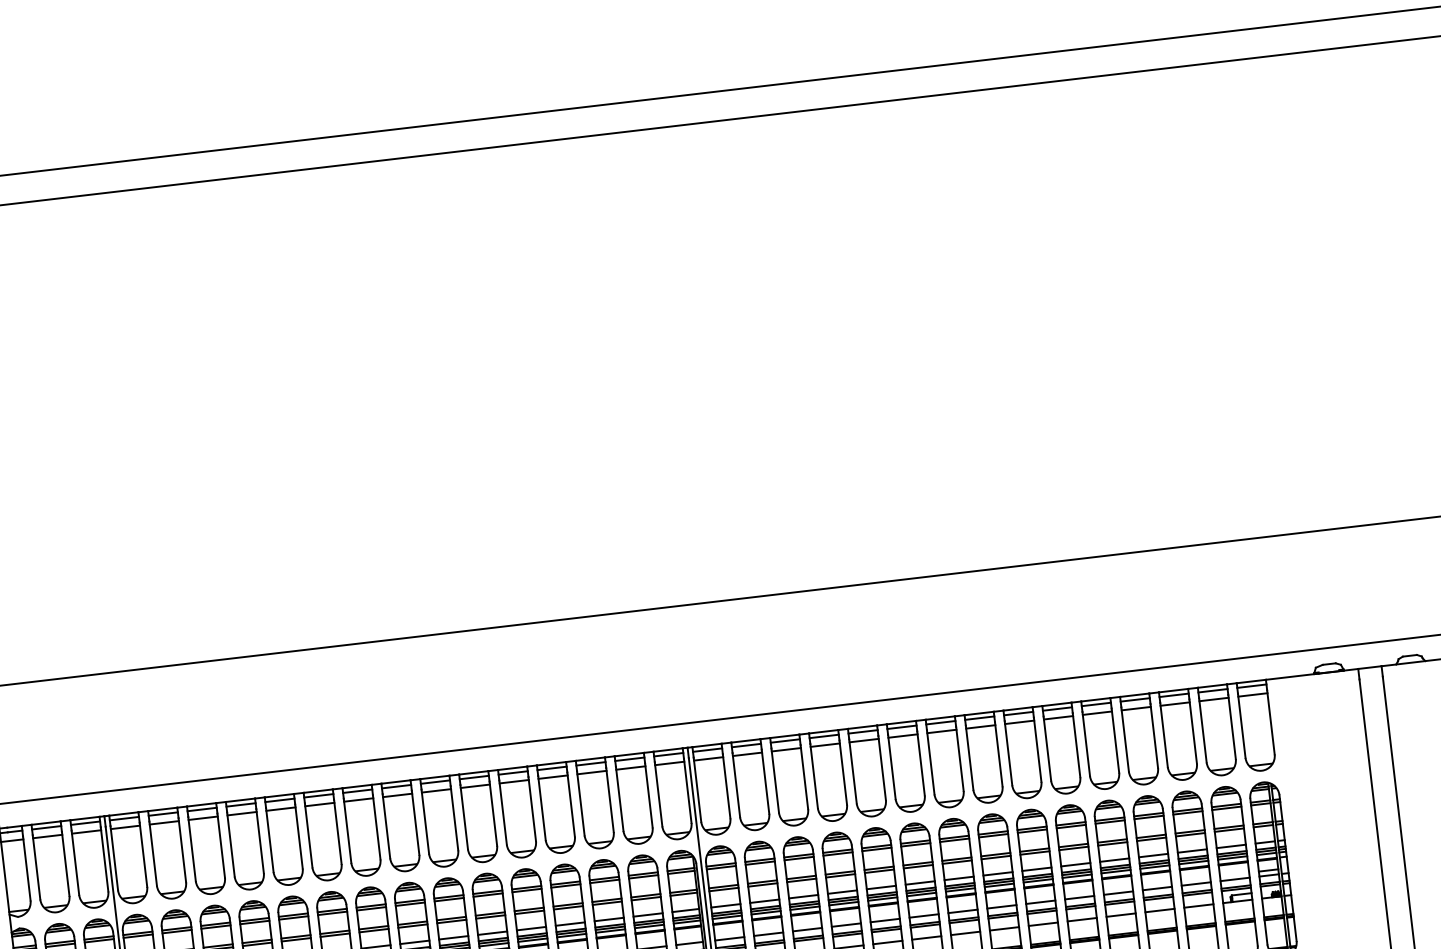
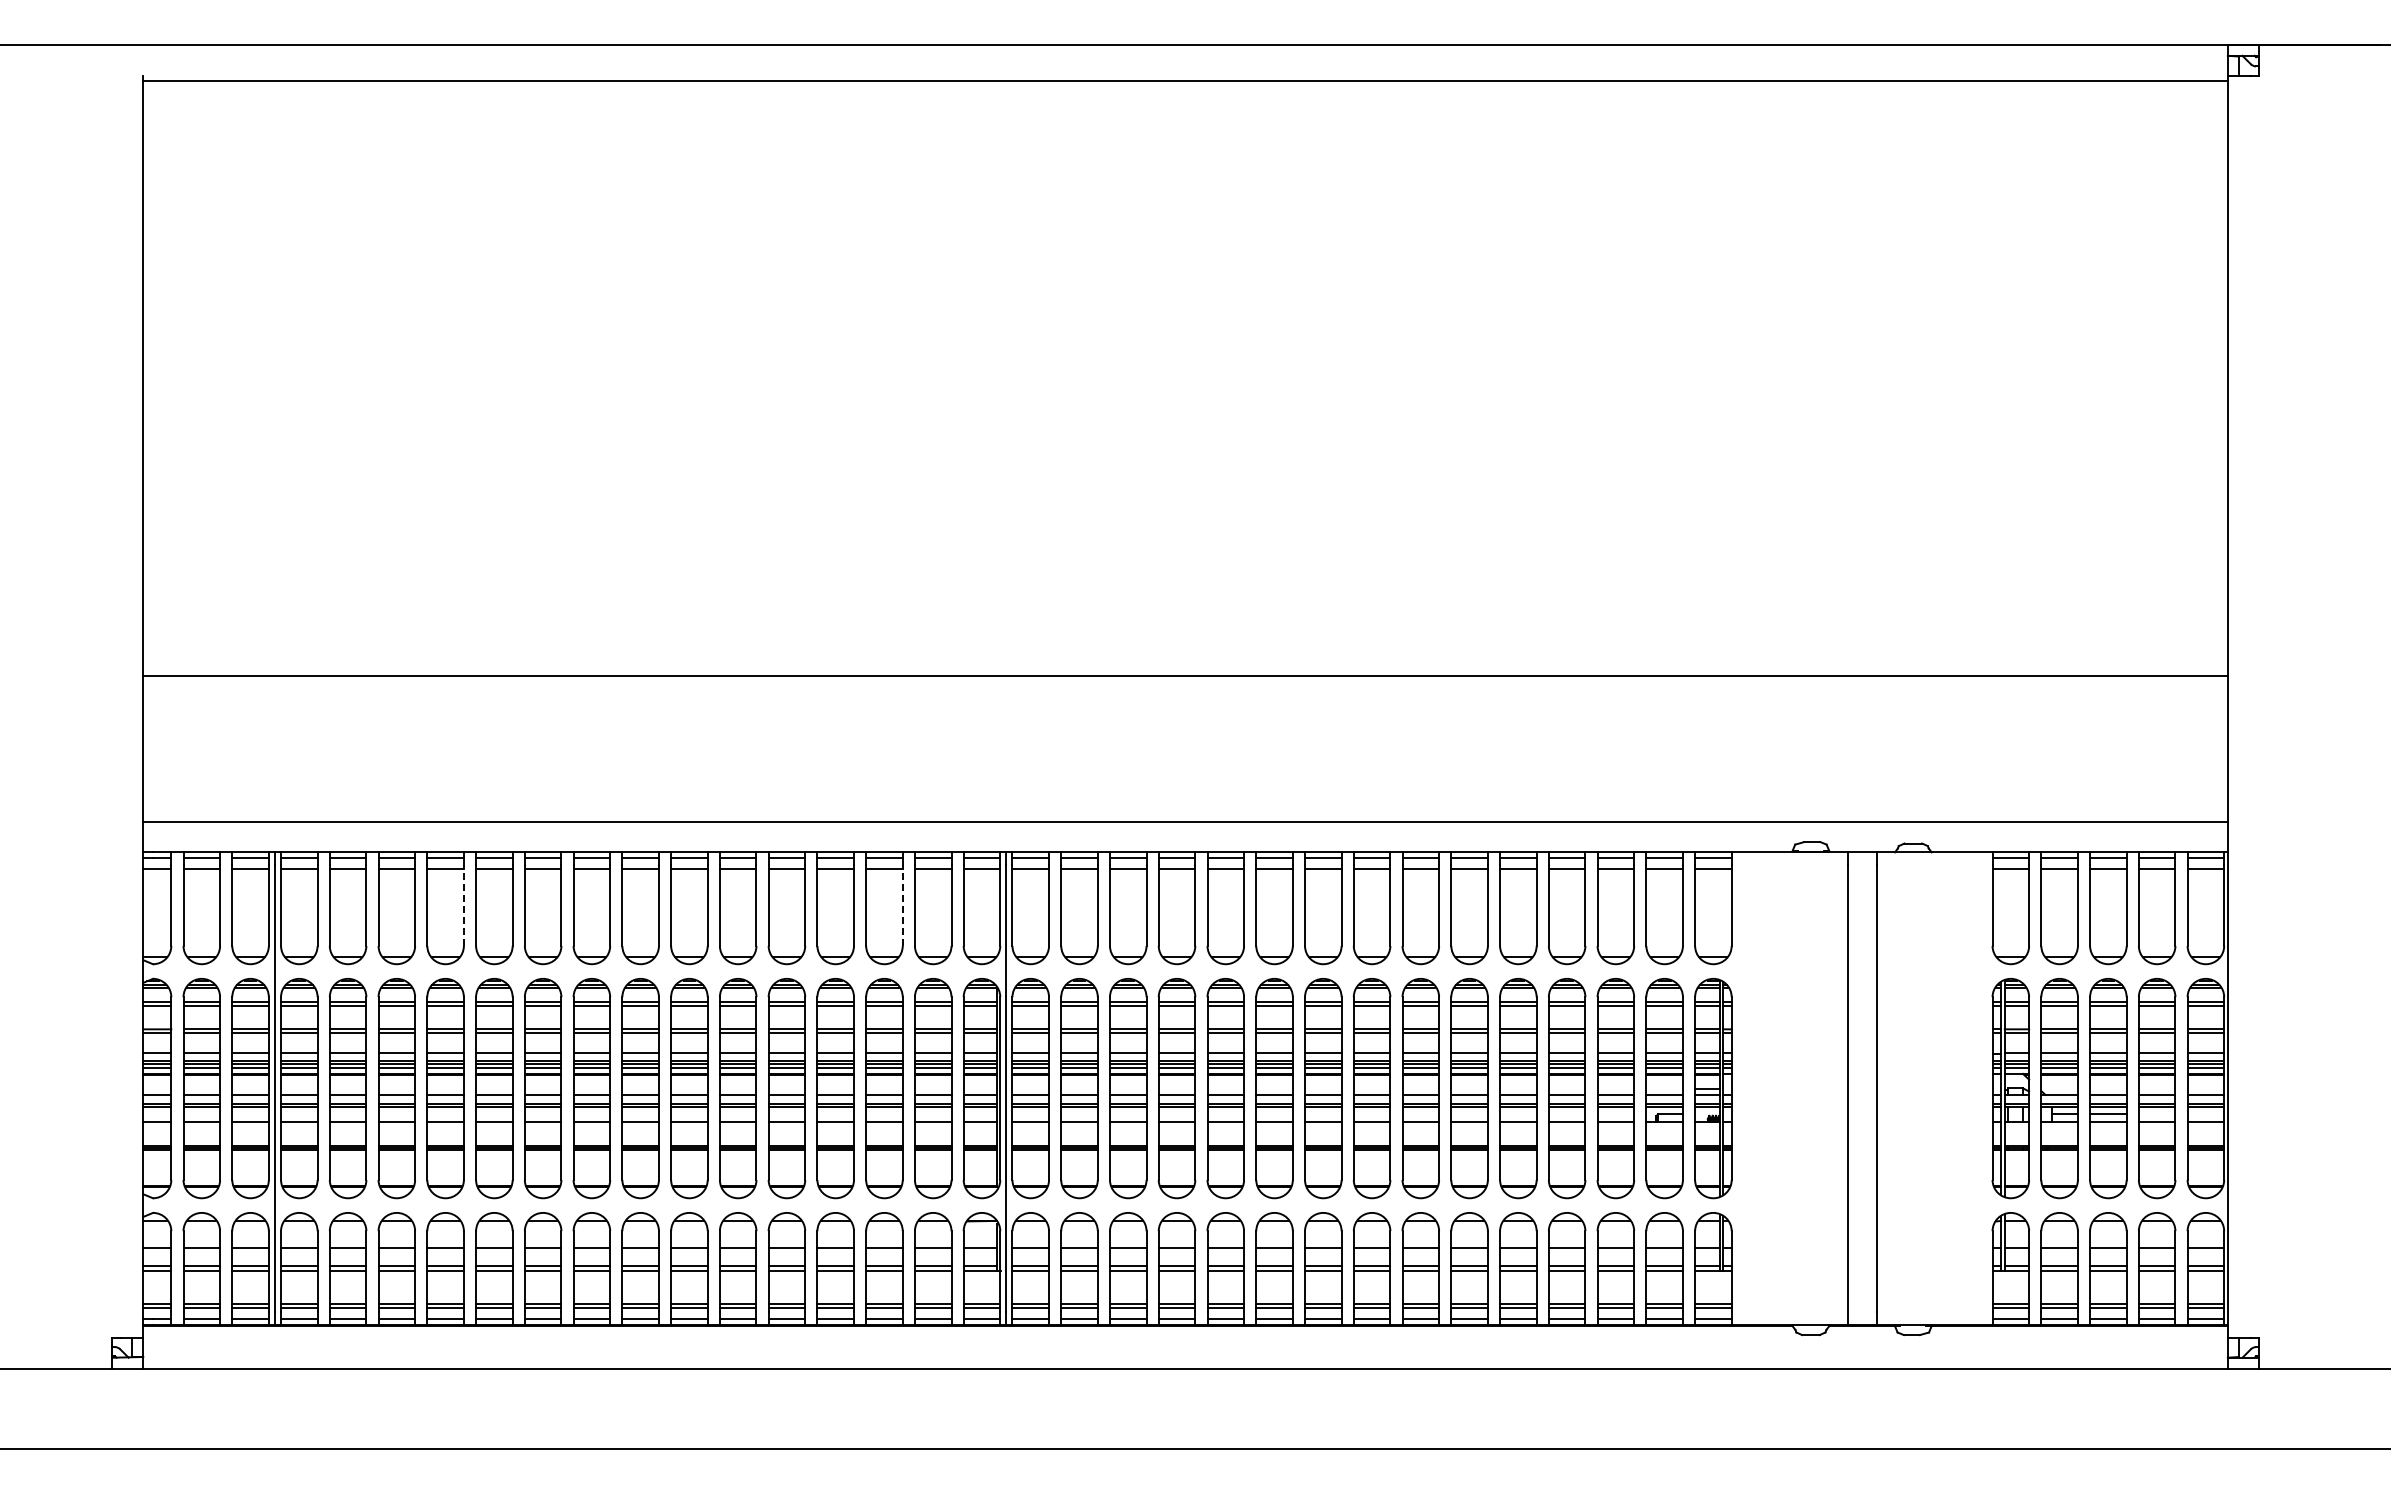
line: (609, 799) -> (902, 905), solid -> dashed
line: (259, 841) -> (463, 905), solid -> dashed

